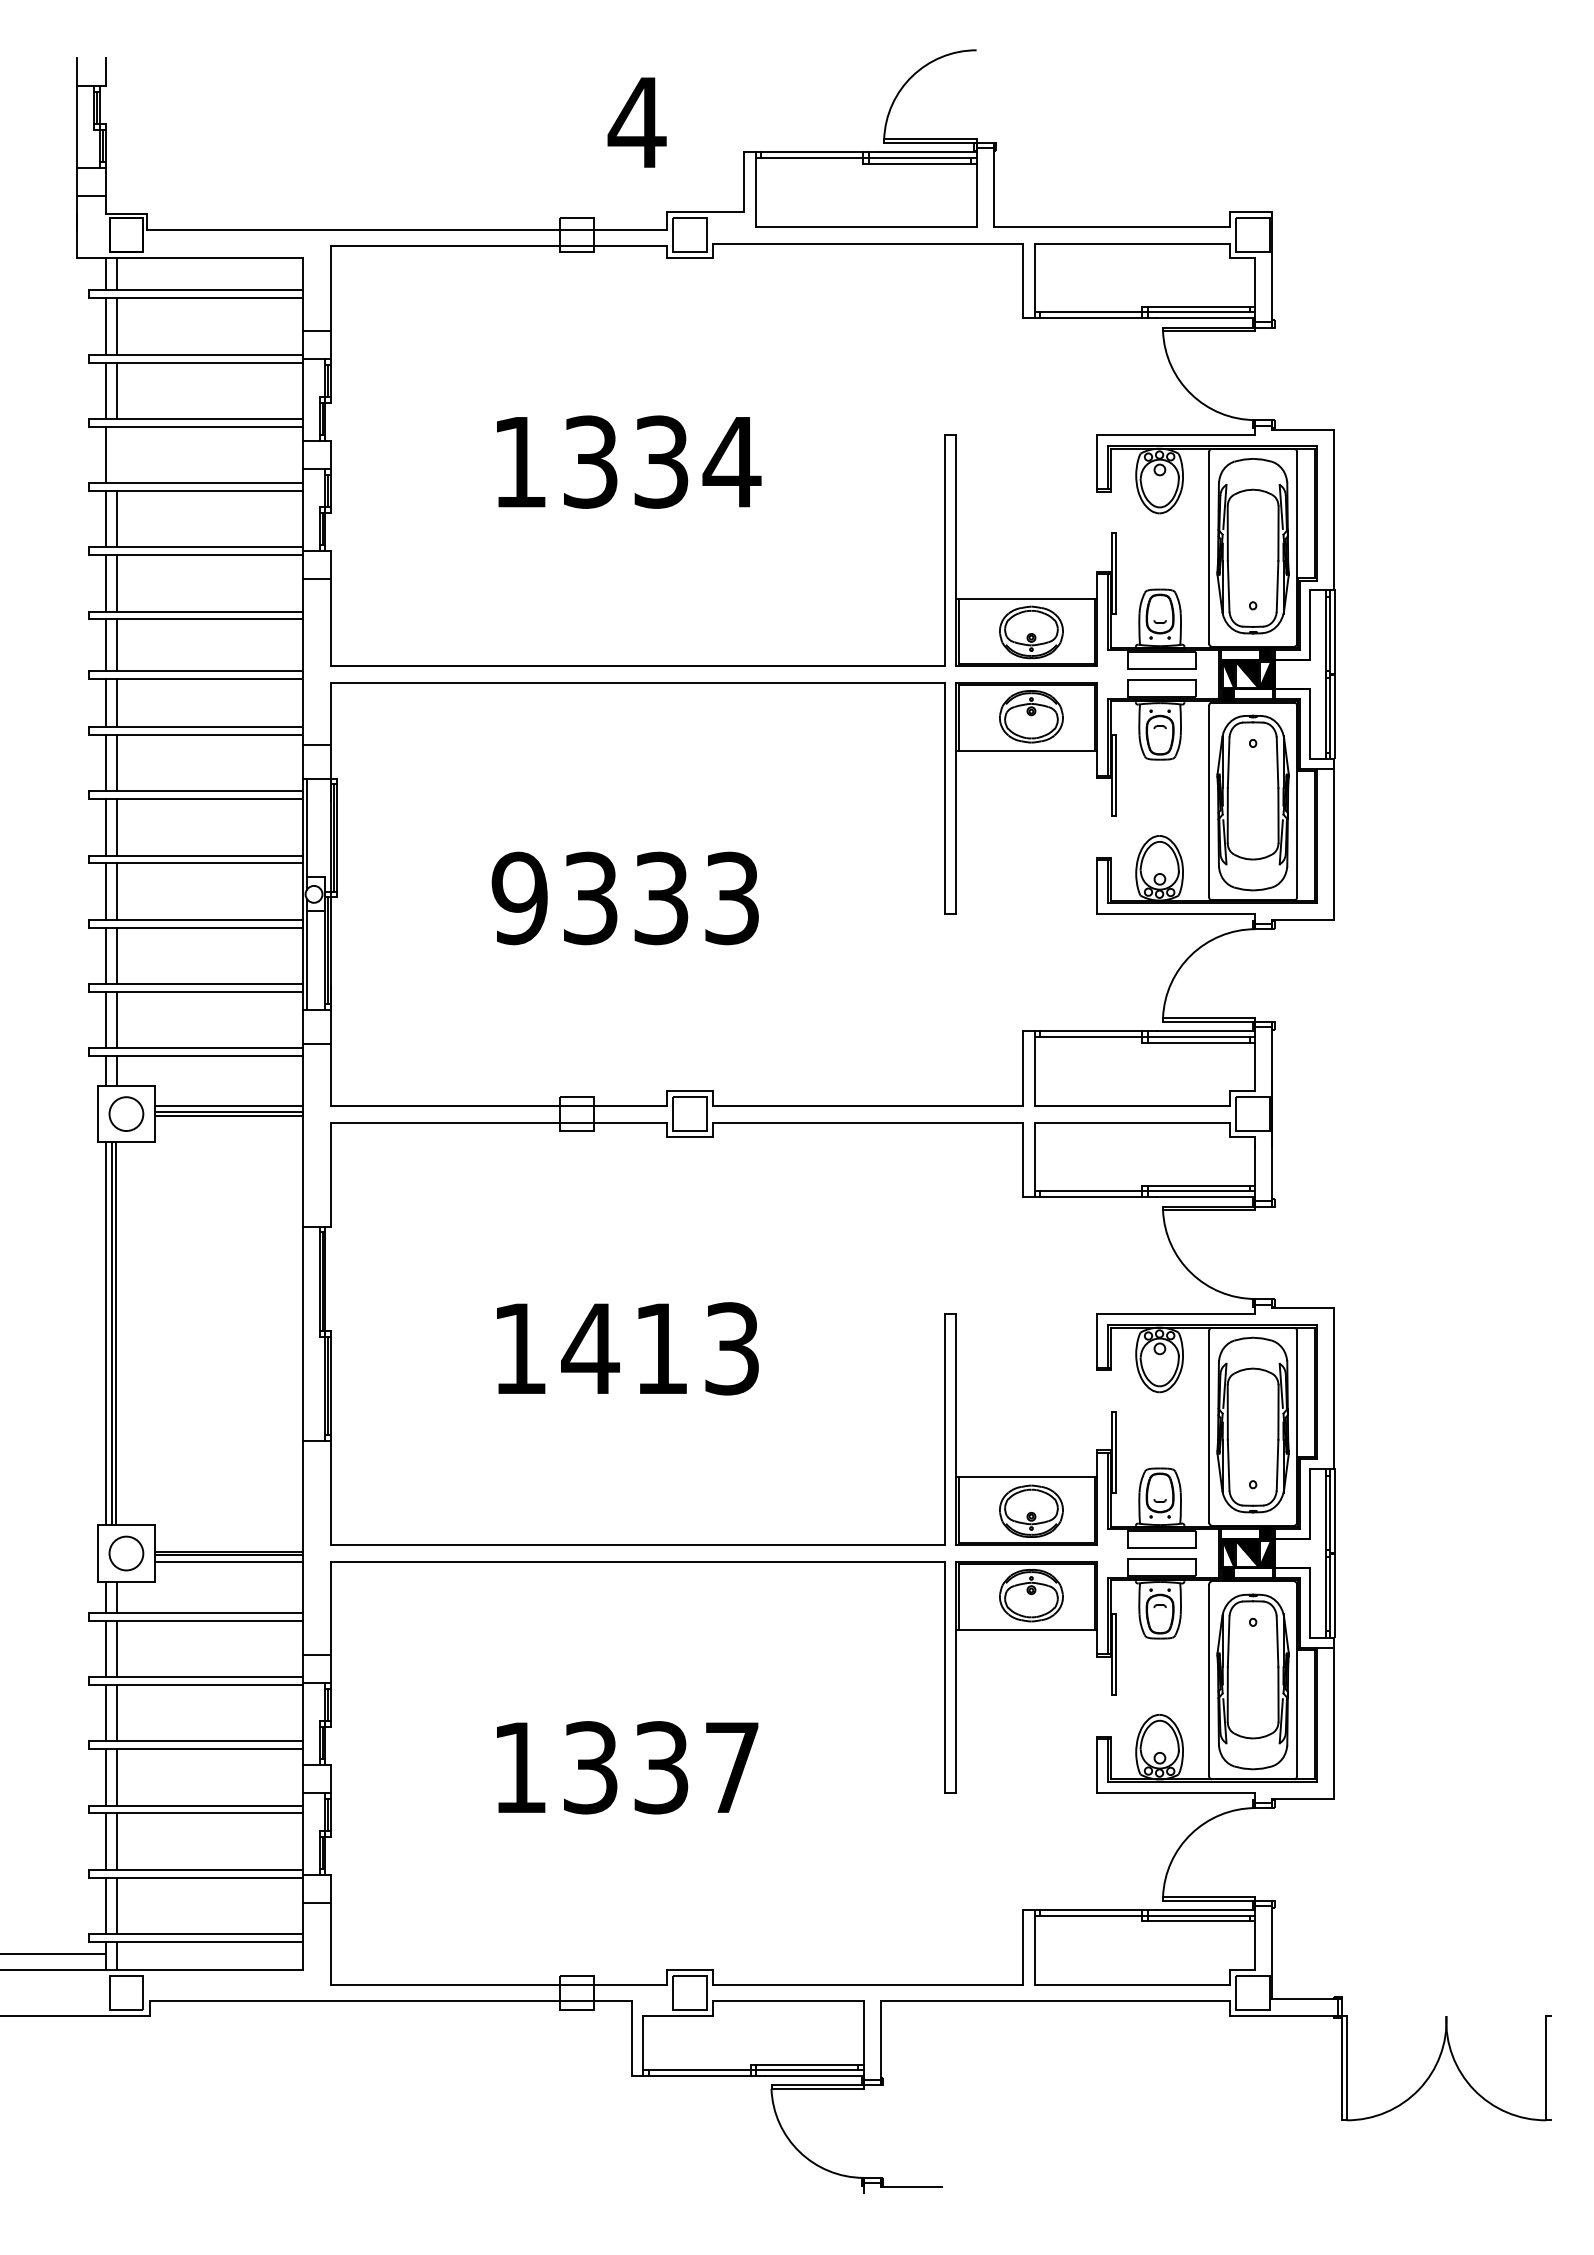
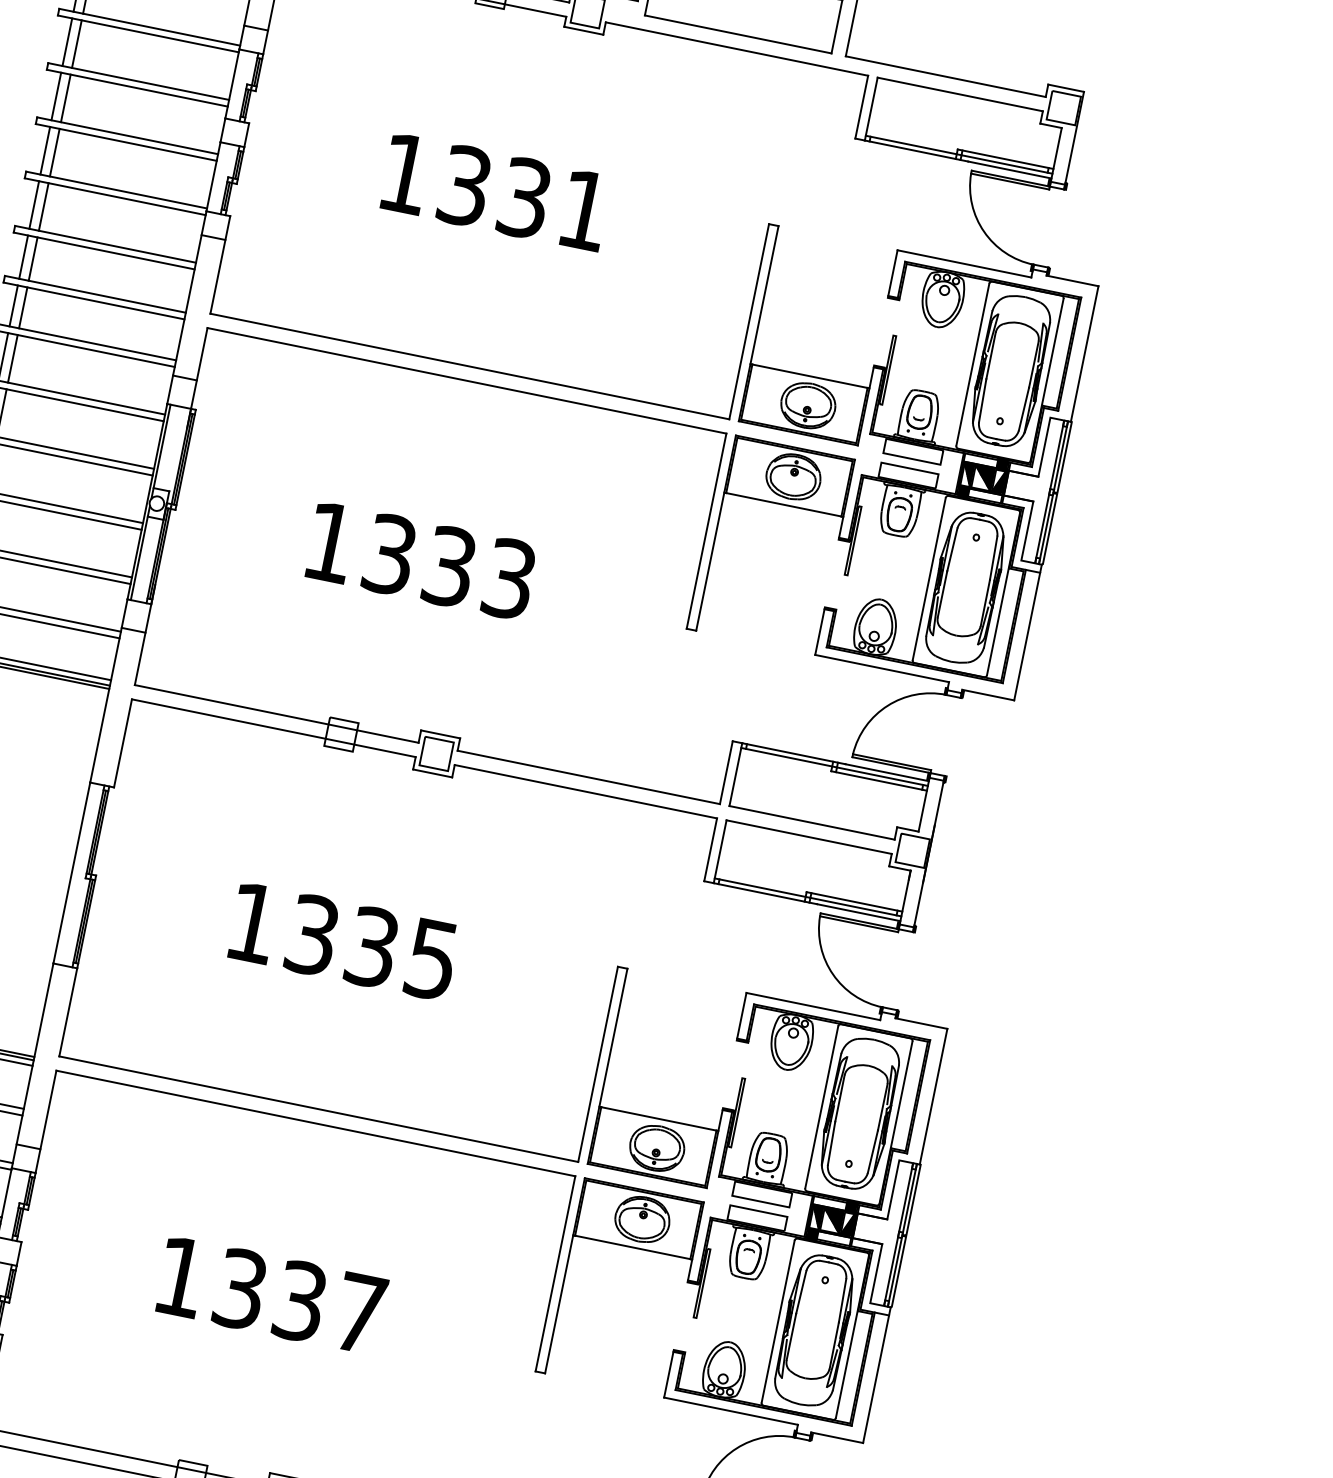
line: (116, 454) -> (65, 97), added
text: (731, 462) -> (583, 210), 1334 -> 1331
text: (519, 898) -> (329, 542), 9333 -> 1333
text: (659, 1348) -> (370, 946), 1413 -> 1335

